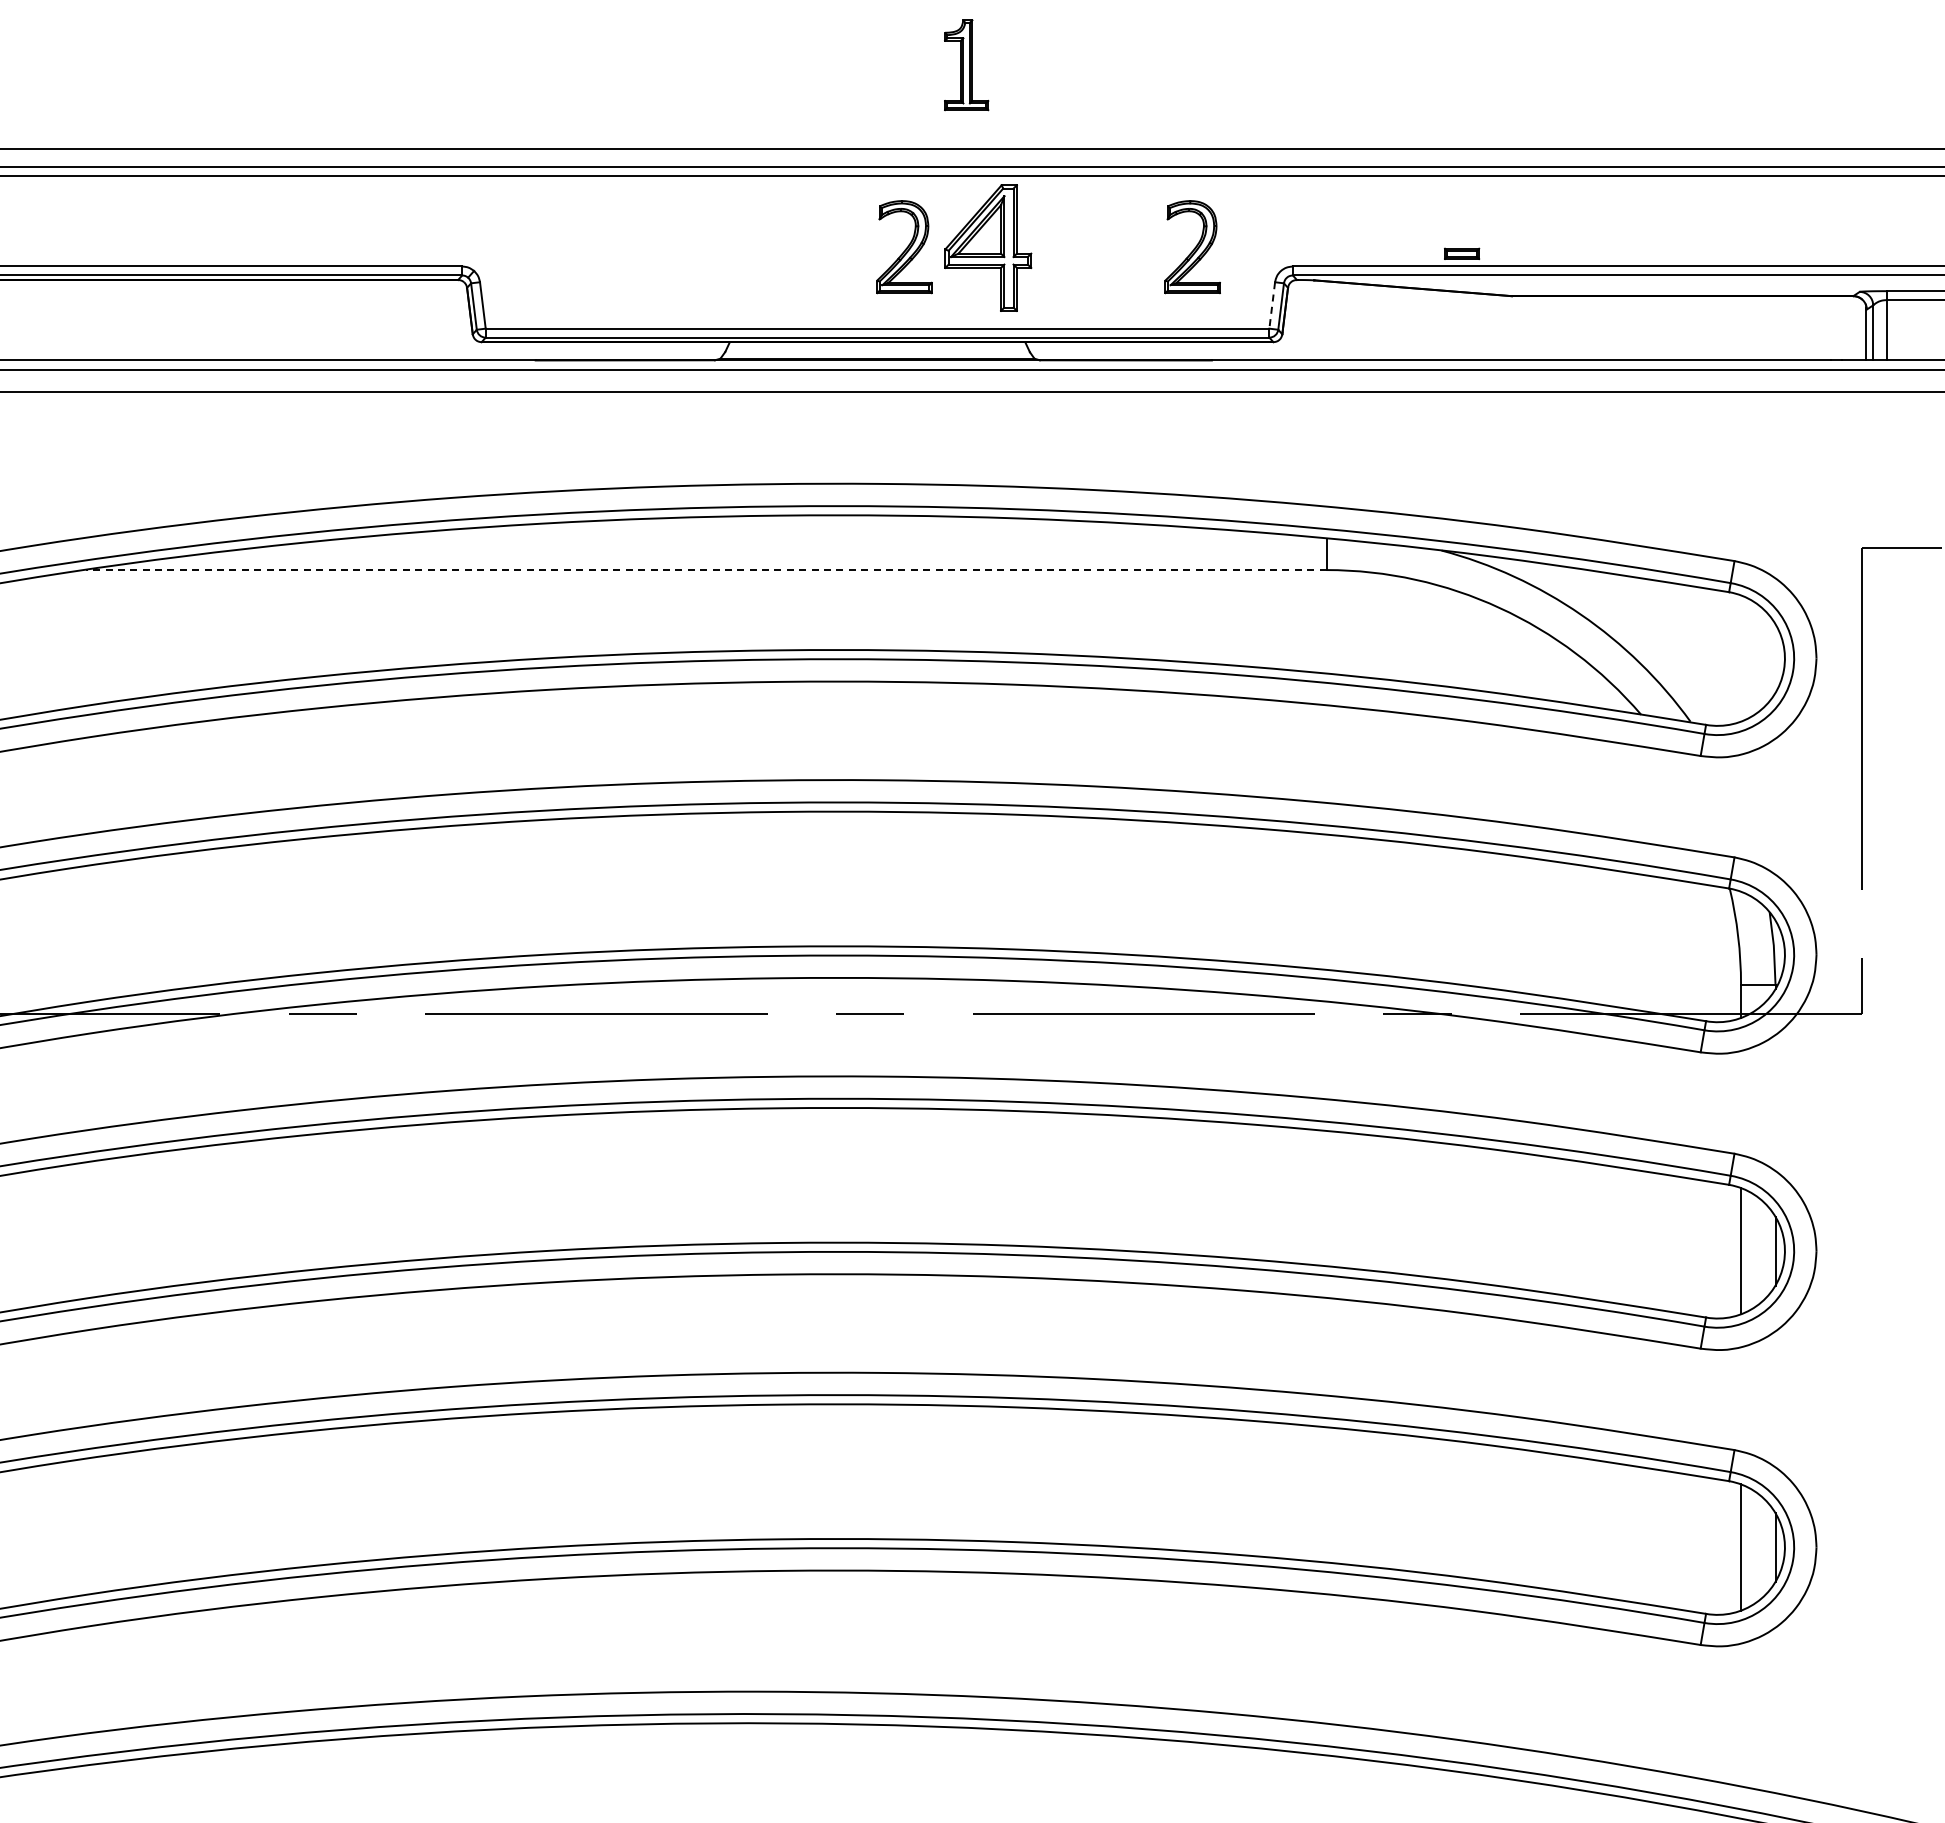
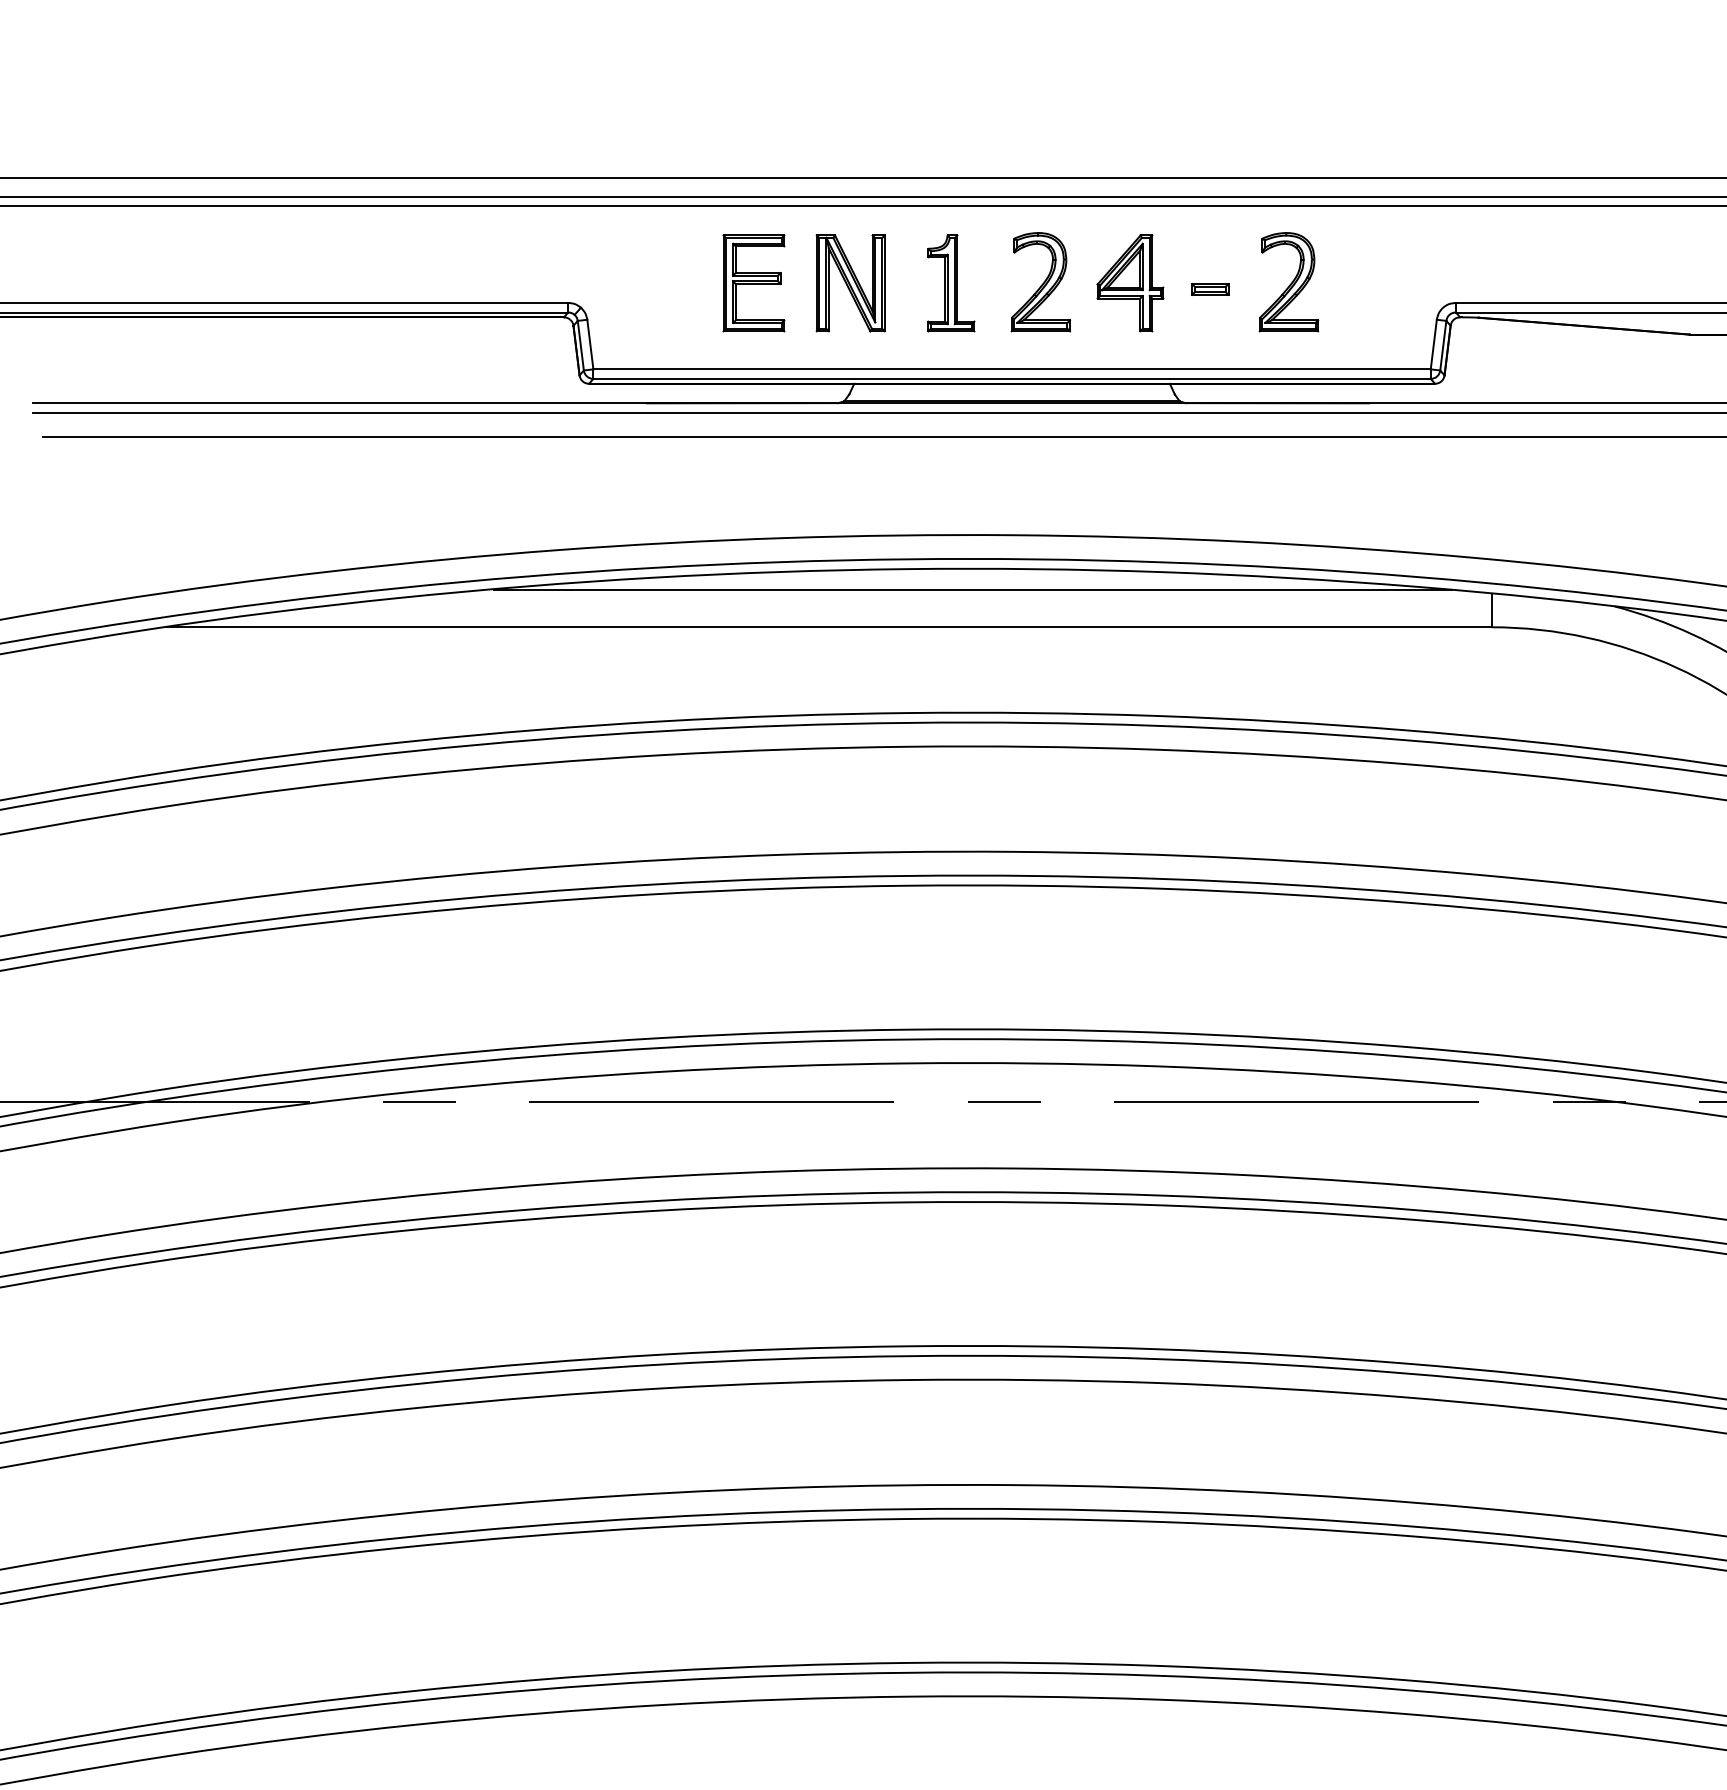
part: (966, 65) -> (951, 283), moved
part: (1192, 247) -> (1288, 282), moved
part: (635, 248) -> (753, 283), added
part: (726, 248) -> (850, 283), added
part: (988, 248) -> (1130, 283), size x0.71
part: (1462, 253) -> (1210, 289), moved
line: (1272, 305) -> (1434, 344), dashed -> solid
line: (840, 535) -> (972, 590), added
line: (705, 570) -> (828, 627), dashed -> solid

